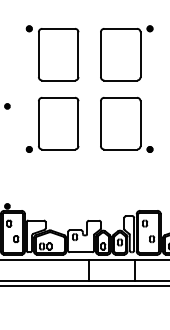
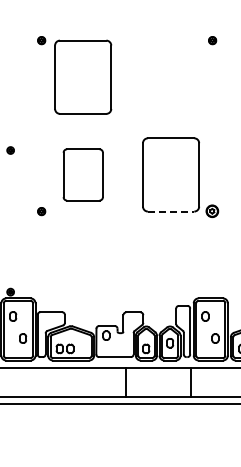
part: (120, 54) -> (170, 76), removed
part: (58, 123) -> (83, 174), size x0.7
line: (121, 149) -> (171, 211), solid -> dashed
part: (149, 149) -> (212, 211), size x1.6

